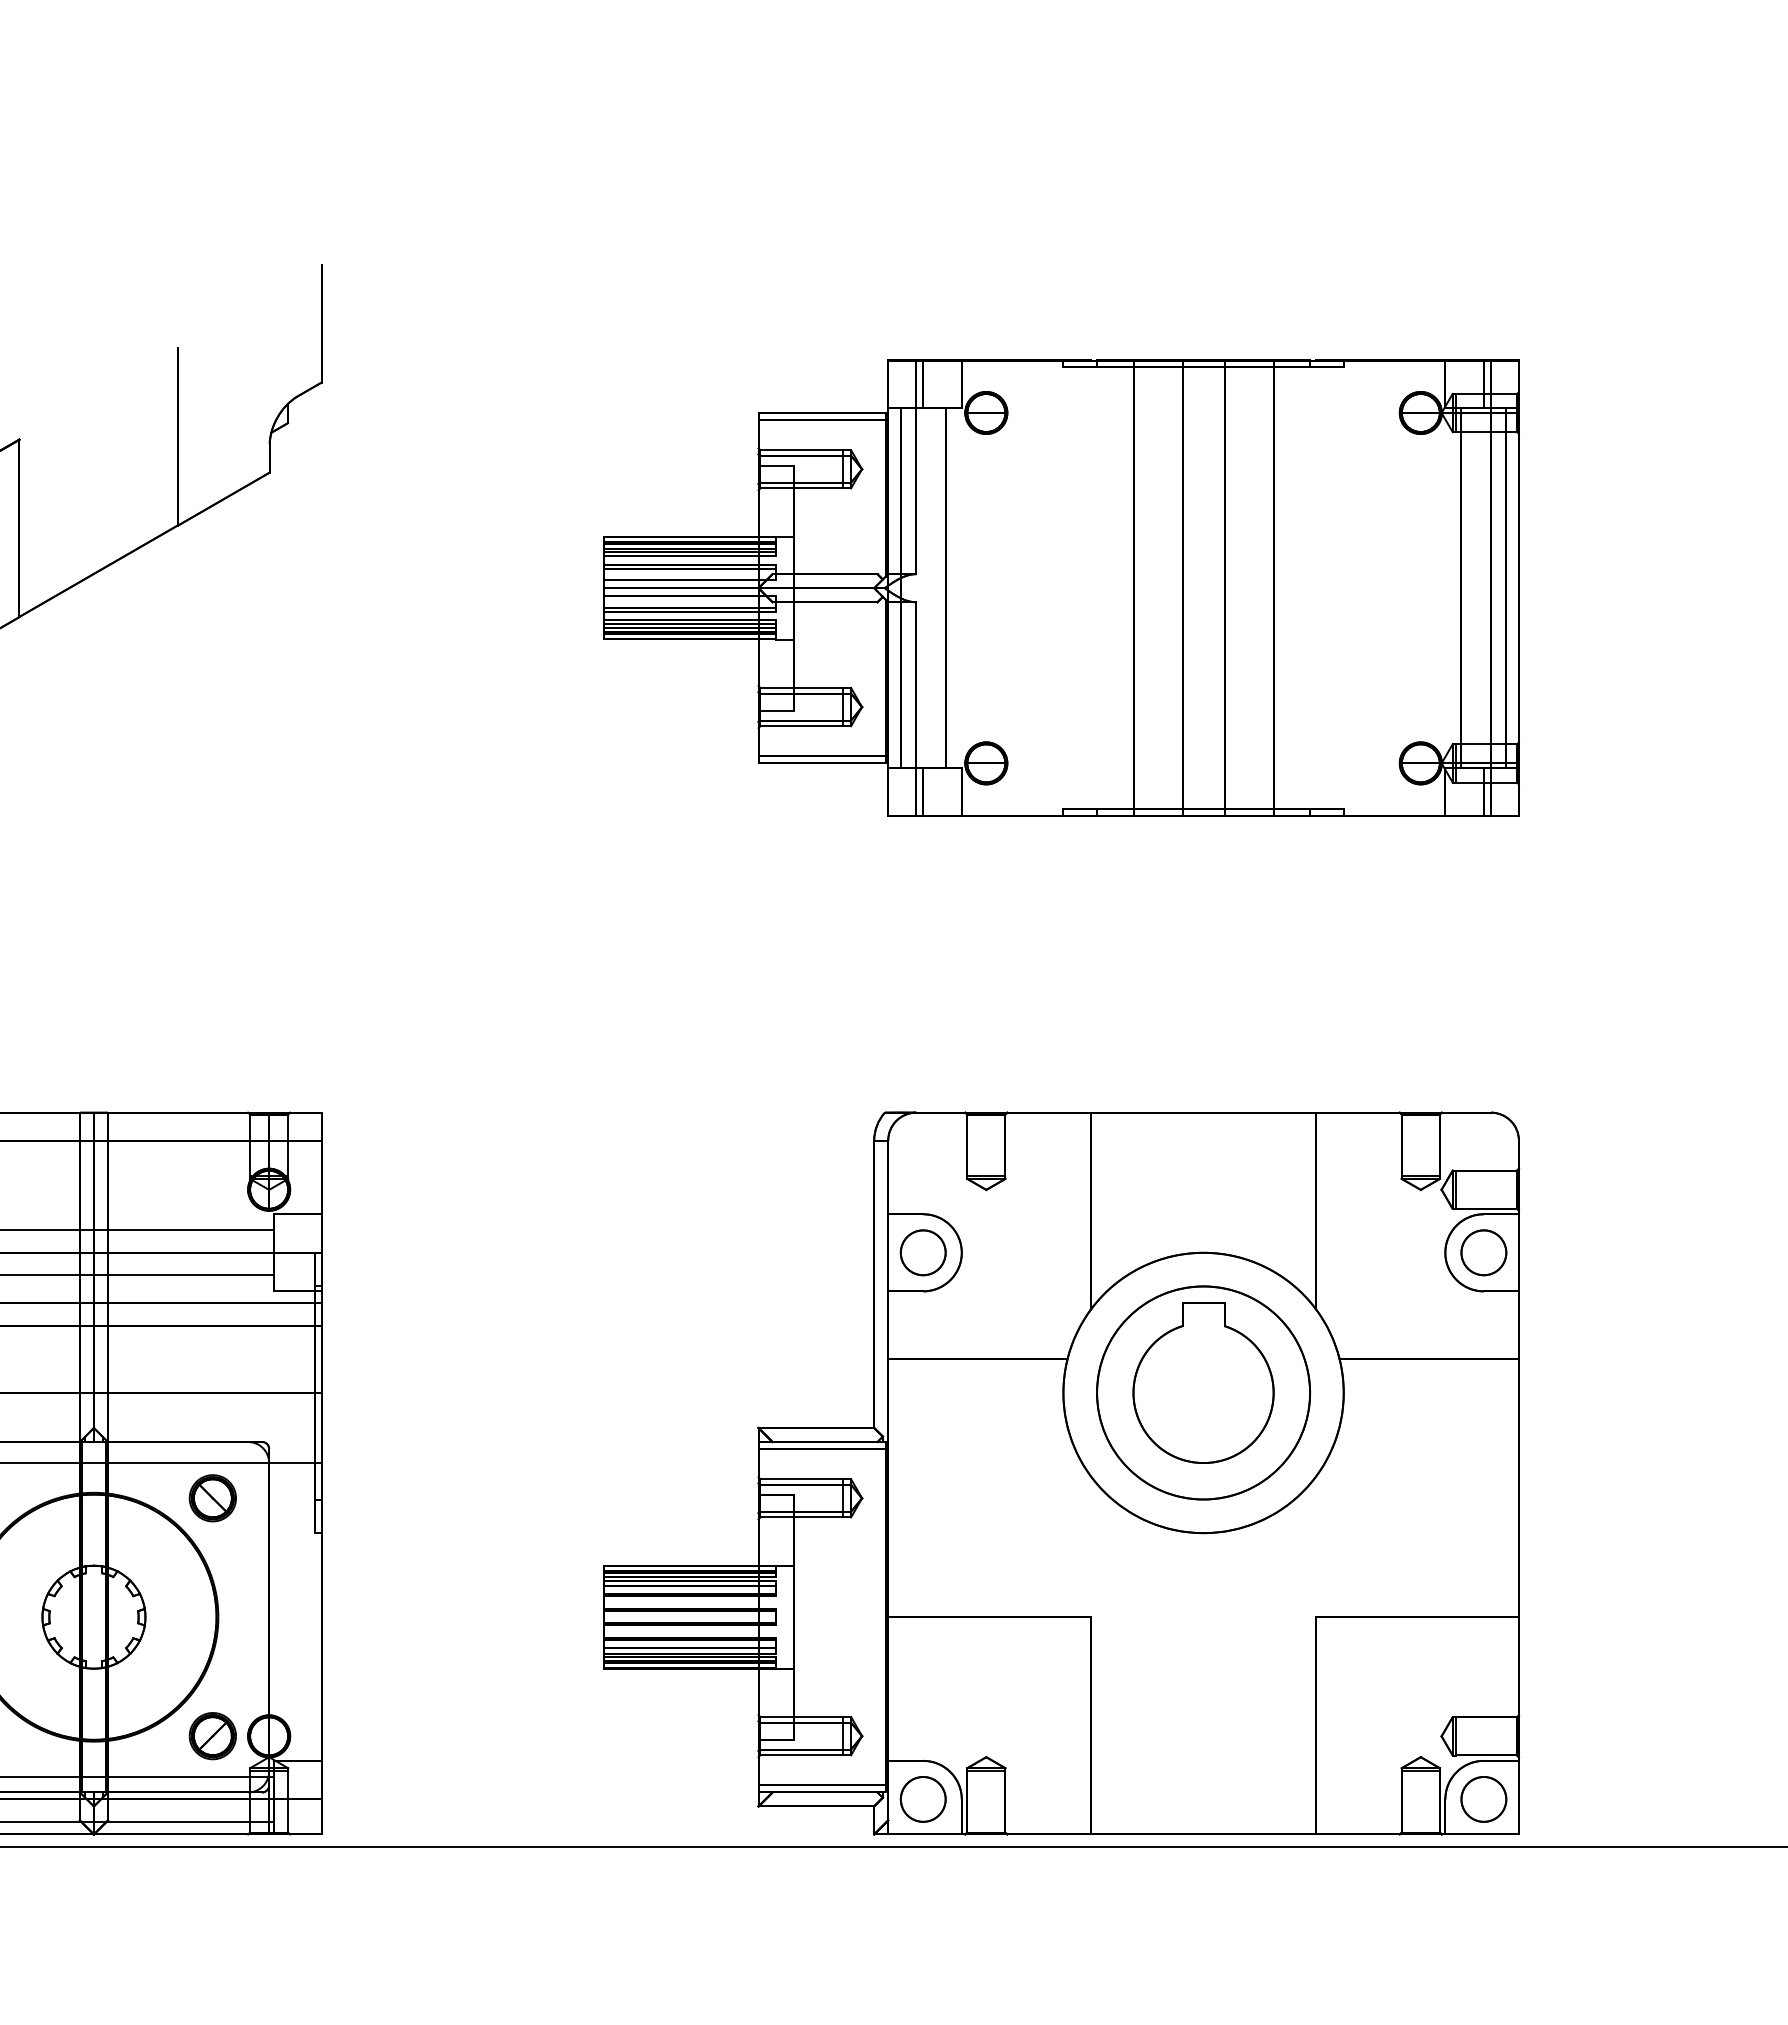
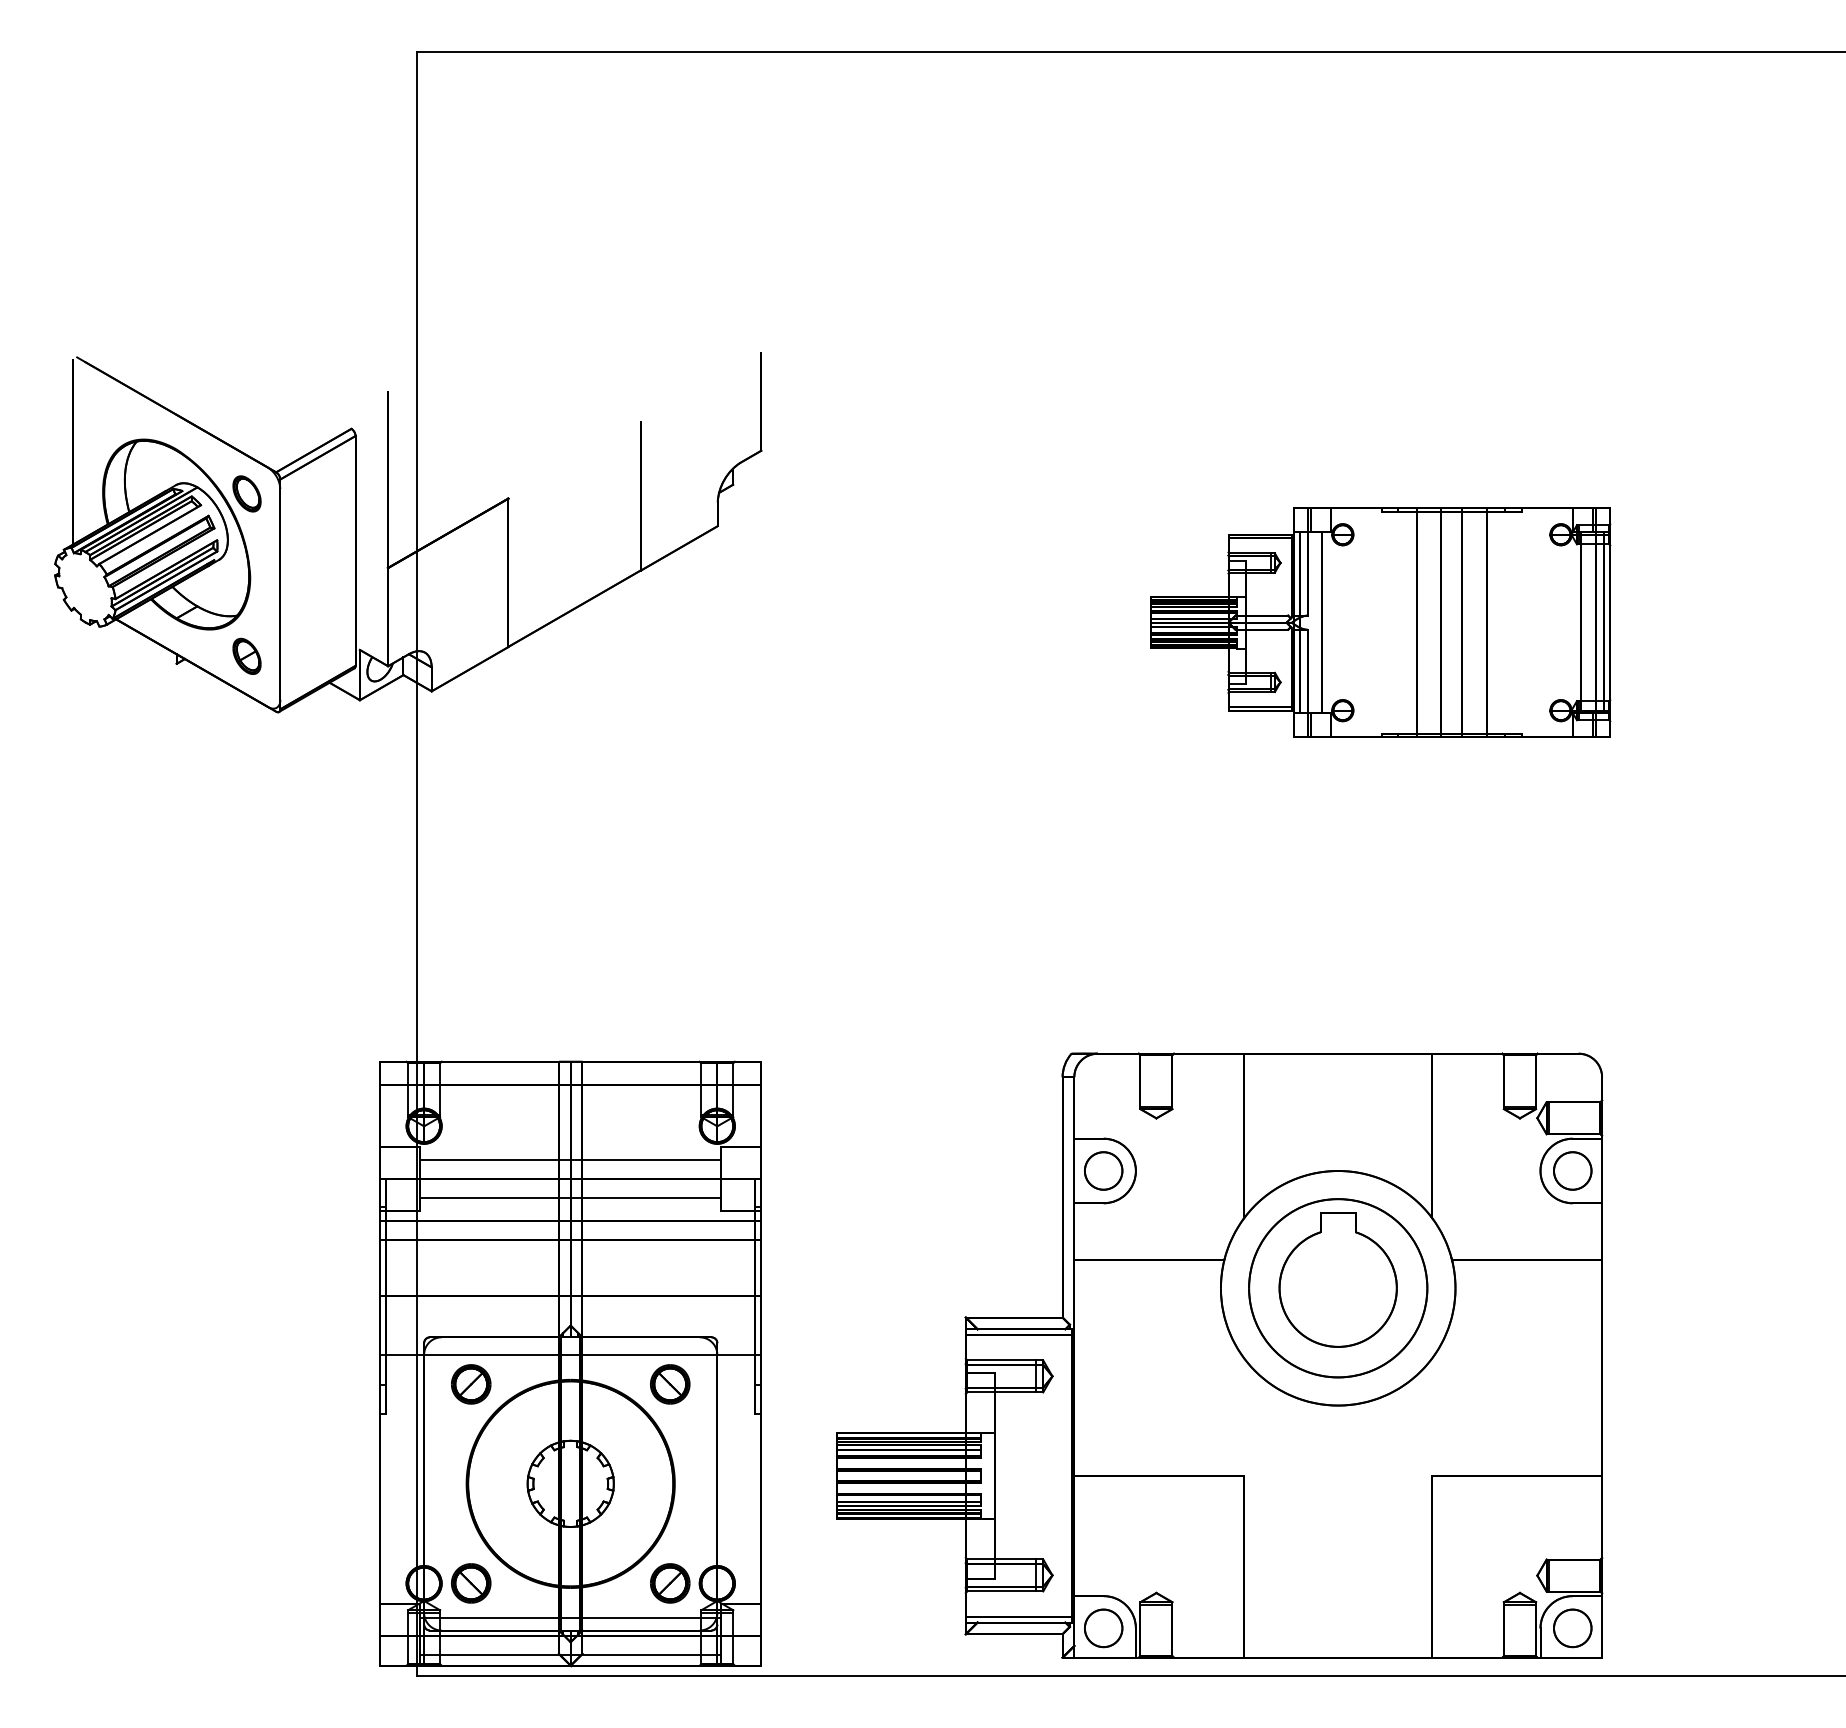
part: (1061, 587) -> (1380, 622), size x0.6
part: (1061, 1473) -> (1219, 1355), moved

